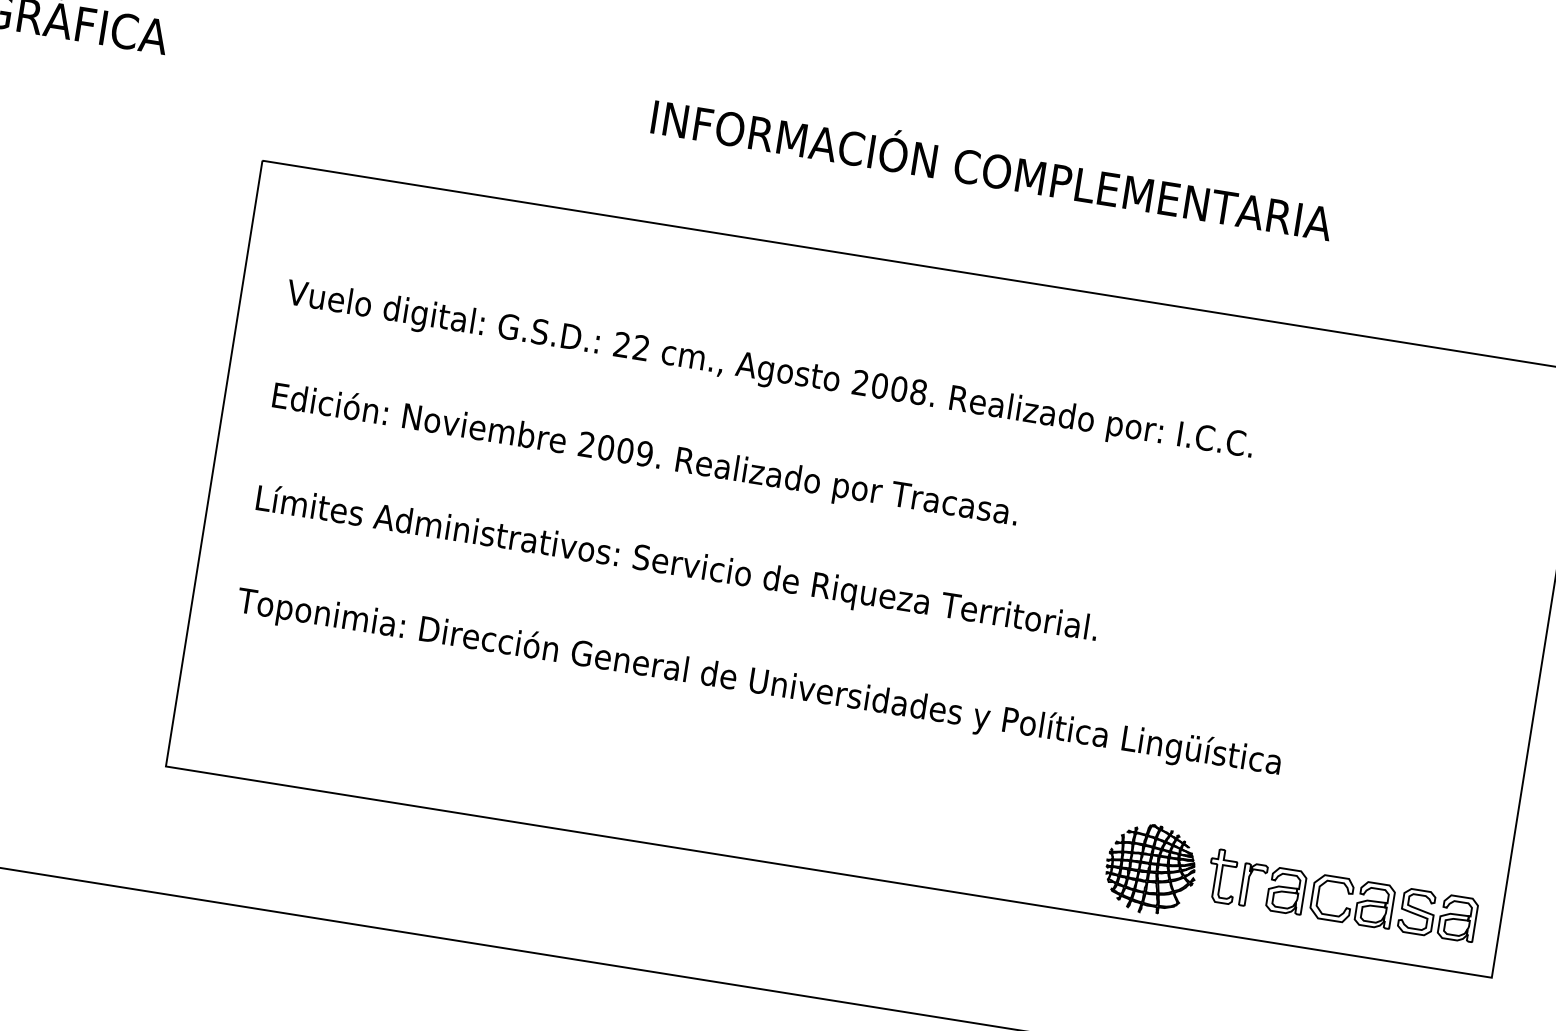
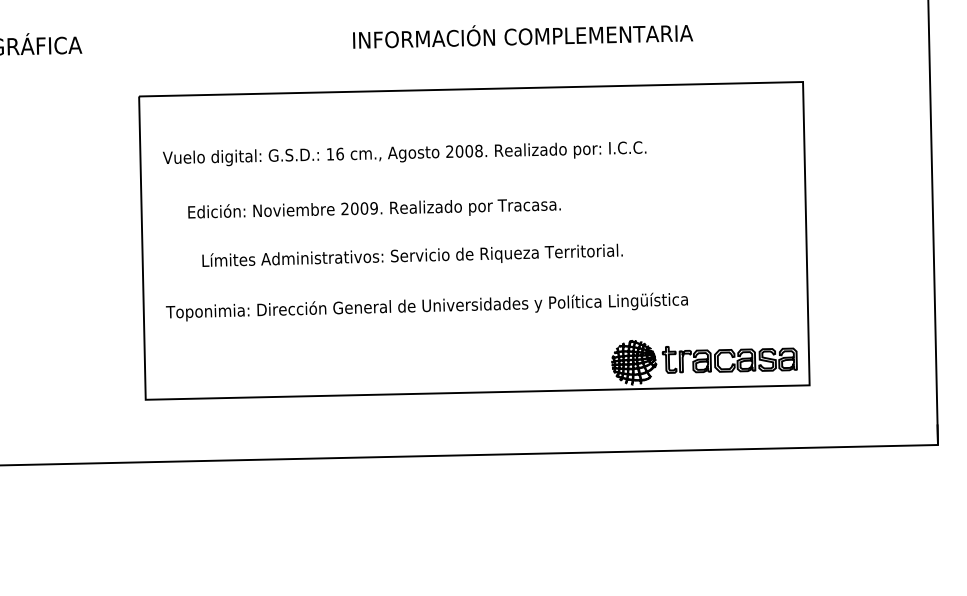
text: (993, 170) -> (523, 36), moved
text: (630, 344) -> (334, 153), 22 -> 16
text: (645, 454) -> (374, 208), moved
text: (677, 560) -> (412, 254), moved

